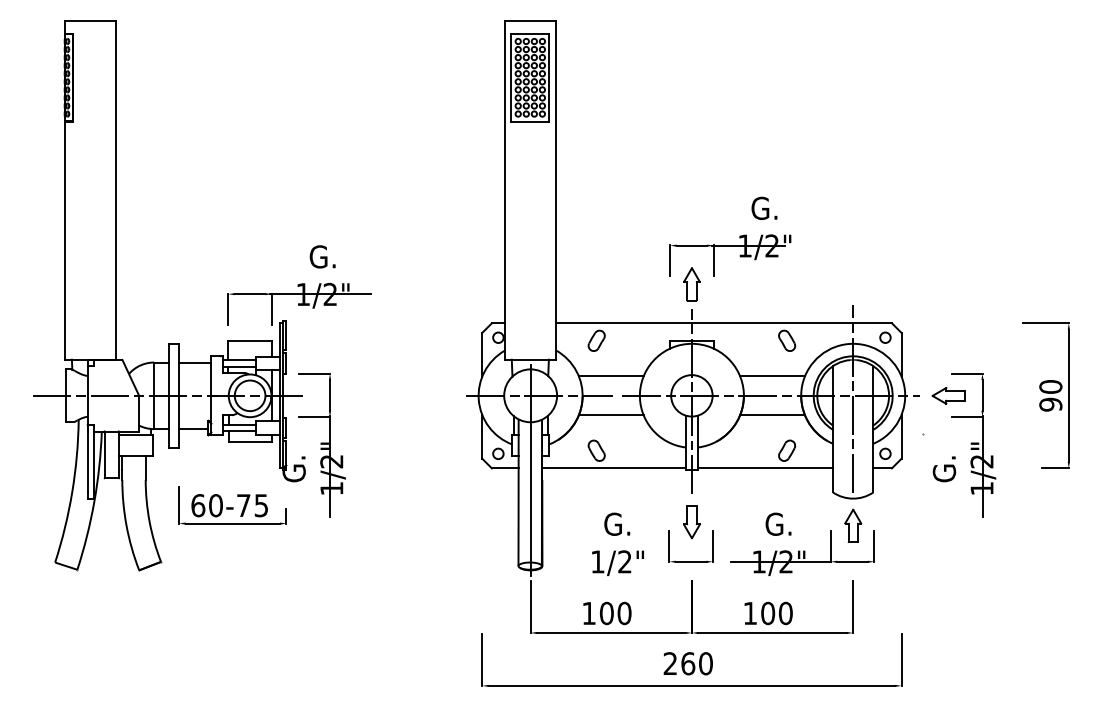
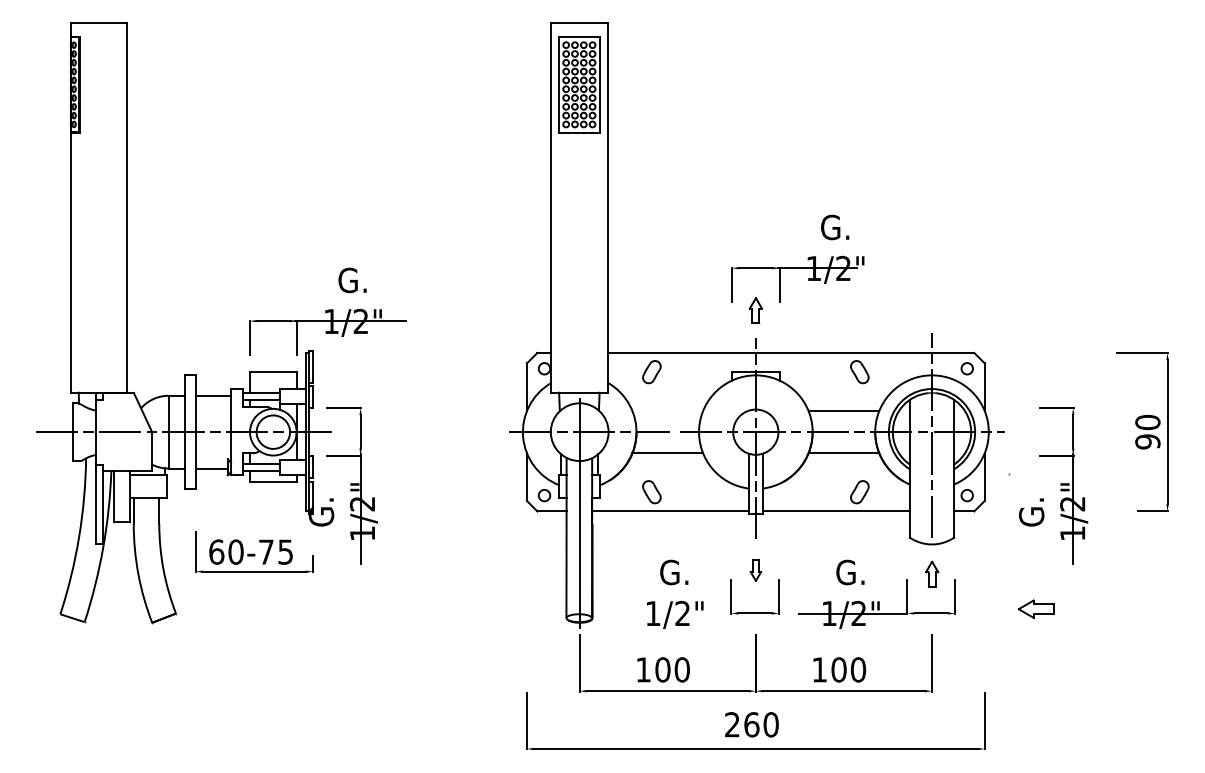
part: (691, 284) -> (755, 310), size x0.7
line: (610, 376) -> (666, 411), removed
part: (948, 395) -> (1036, 608), moved
part: (691, 522) -> (755, 570), size x0.6
part: (853, 525) -> (932, 573), size x0.7

